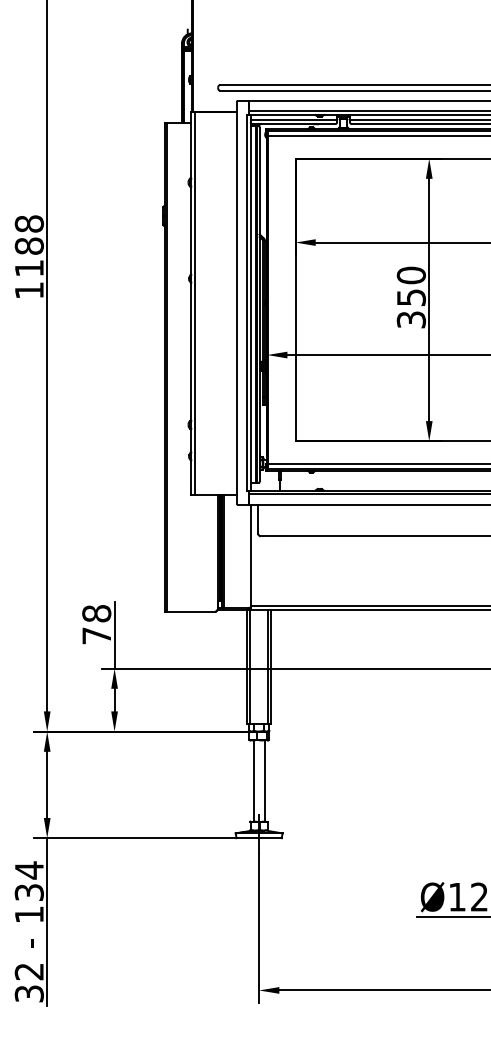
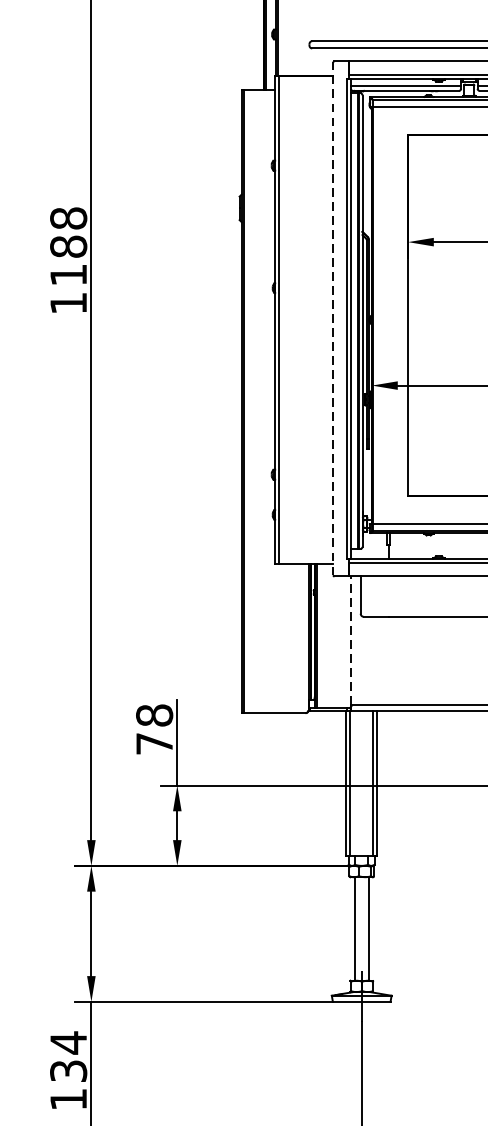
line: (236, 302) -> (332, 318), solid -> dashed
line: (251, 554) -> (351, 639), solid -> dashed

